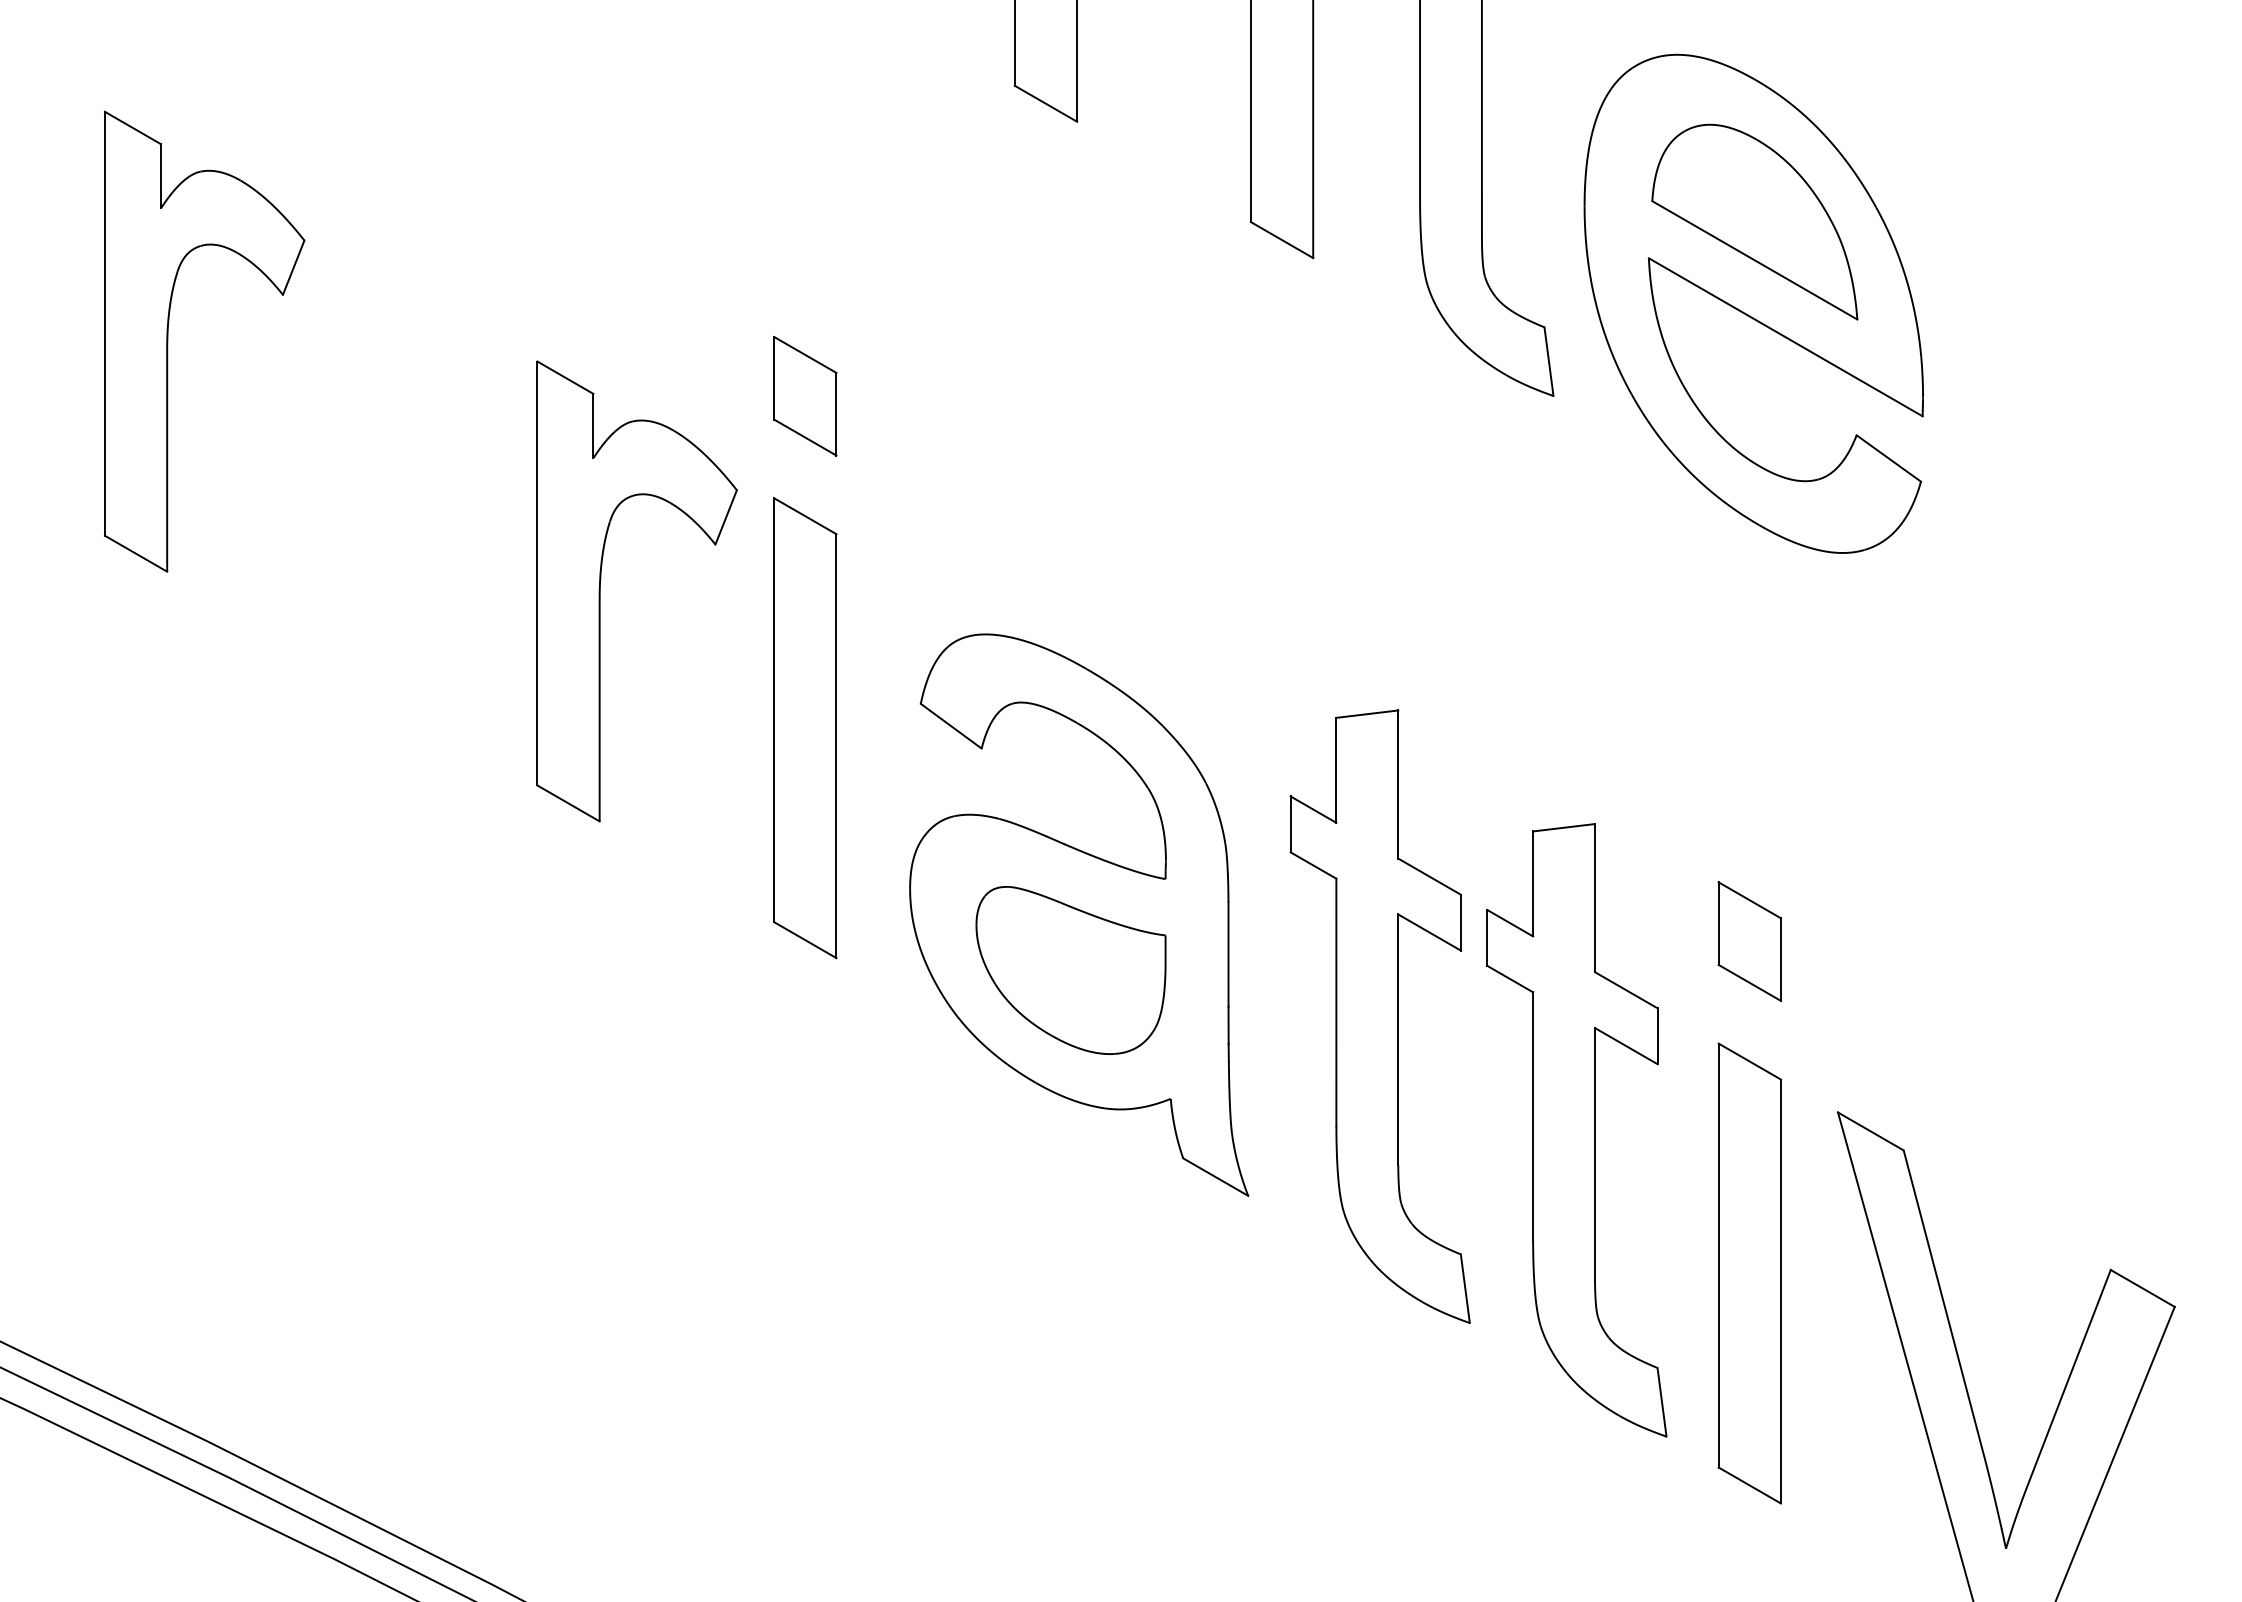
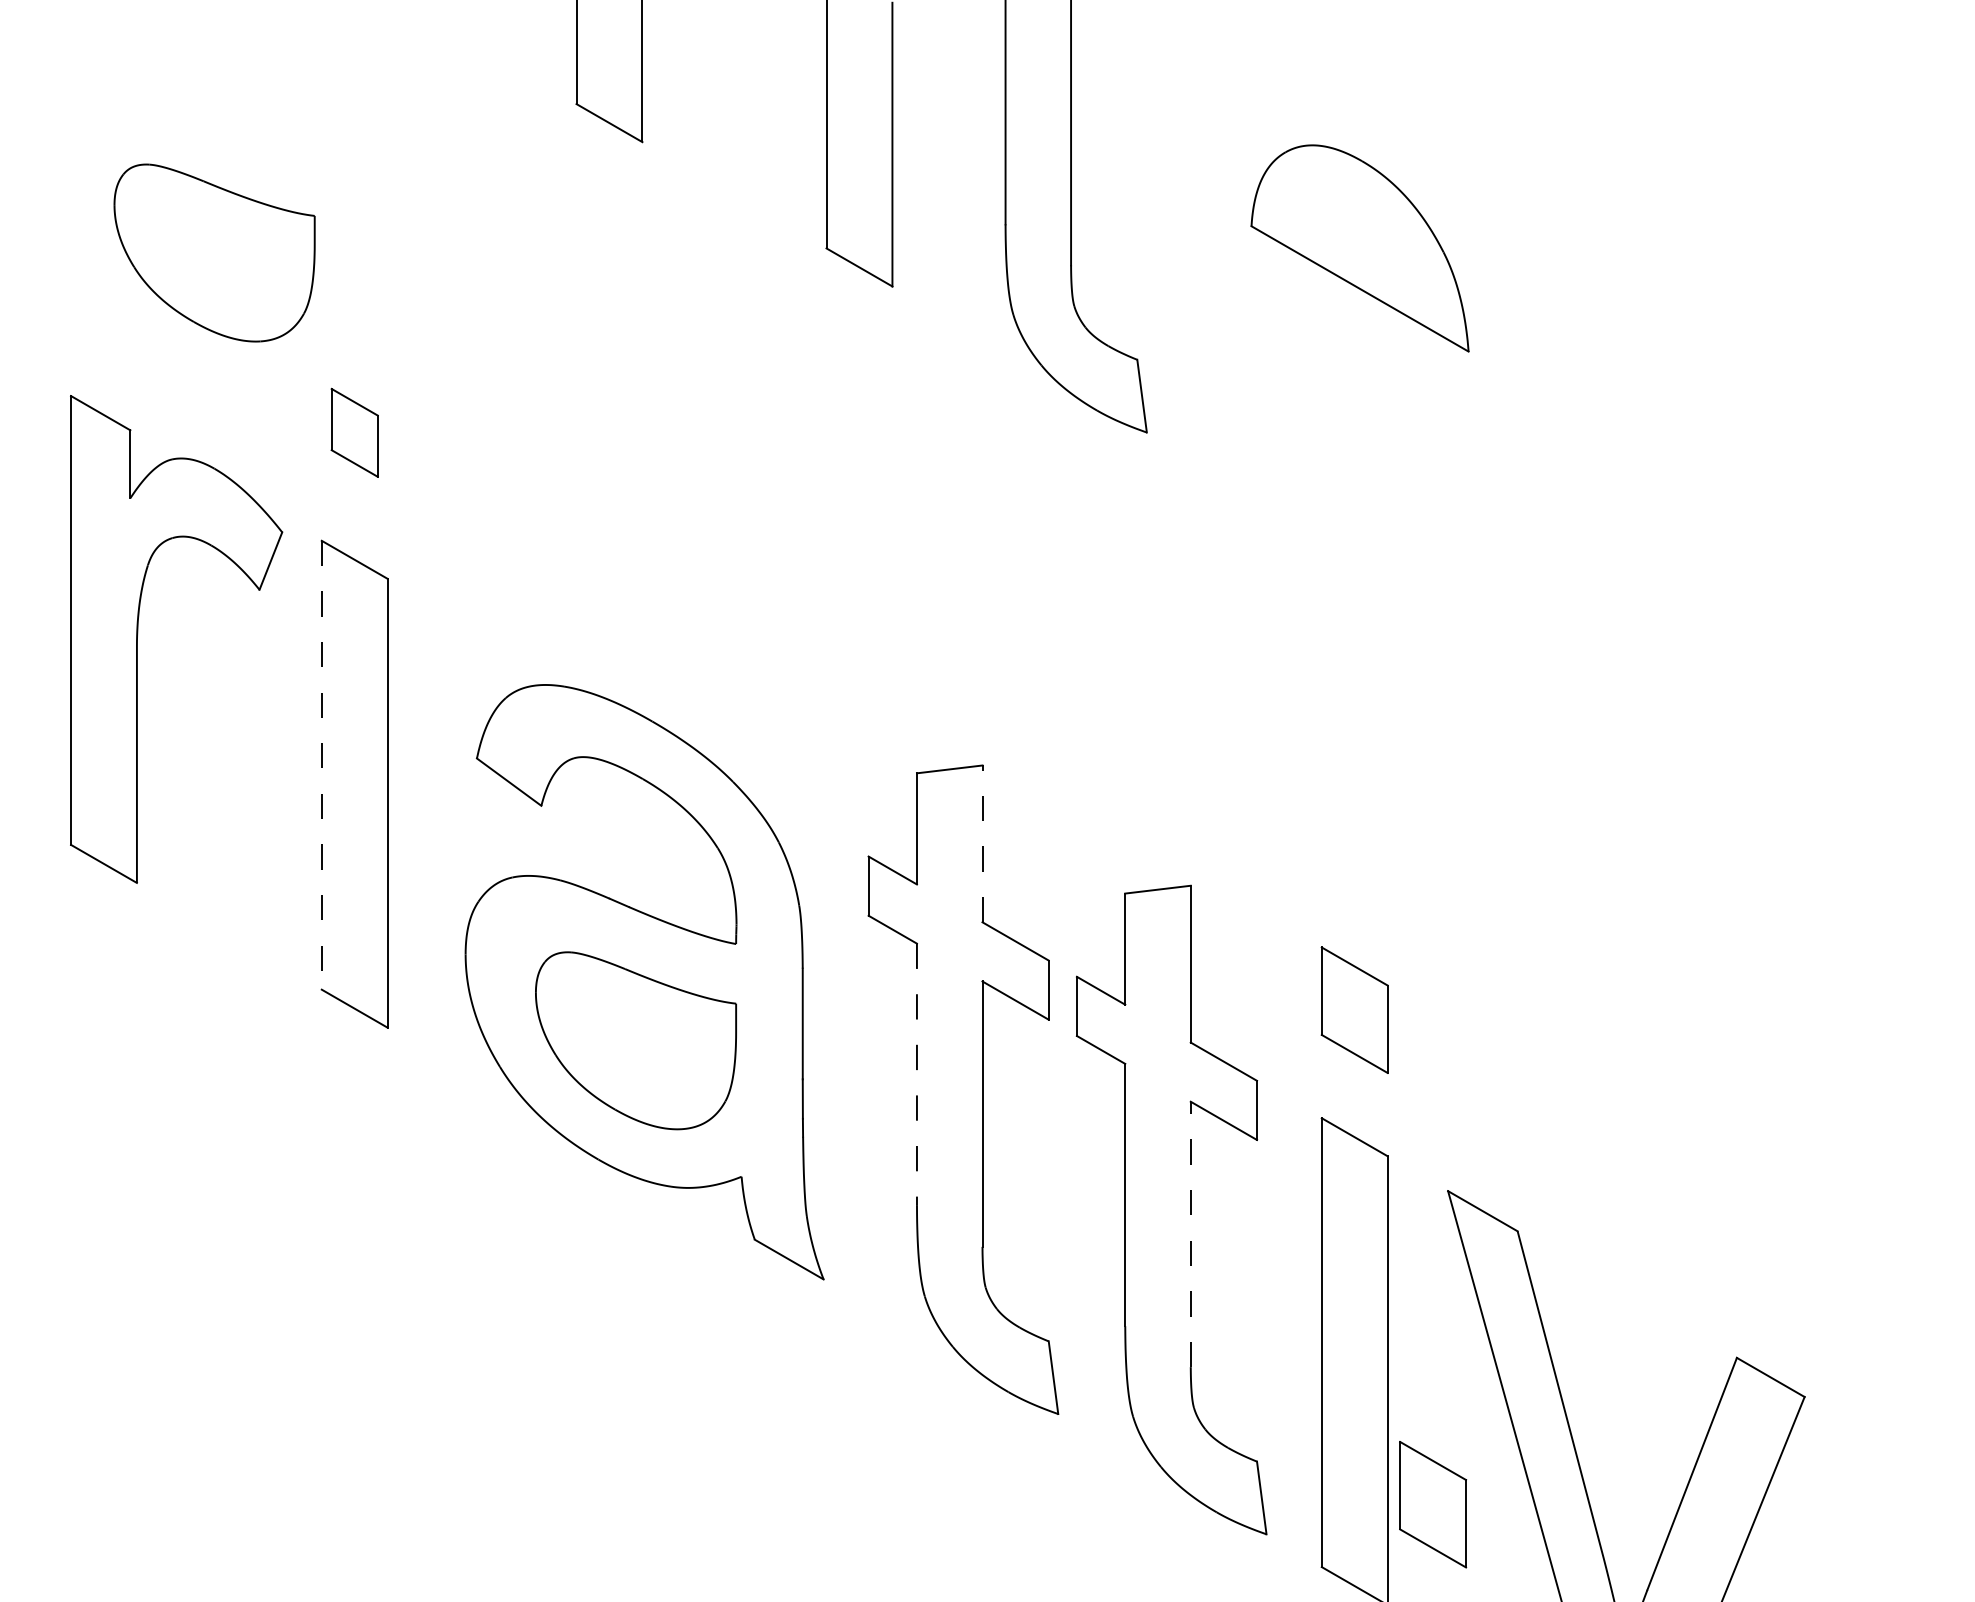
part: (672, 226) -> (214, 253), added
part: (1753, 303) -> (1358, 334), removed
part: (805, 396) -> (354, 433), size x0.7
line: (774, 710) -> (322, 765), solid -> dashed
line: (1398, 784) -> (982, 843), solid -> dashed
line: (1336, 1002) -> (917, 1074), solid -> dashed
line: (1594, 1152) -> (1190, 1233), solid -> dashed
part: (1823, 1408) -> (1432, 1504), added

